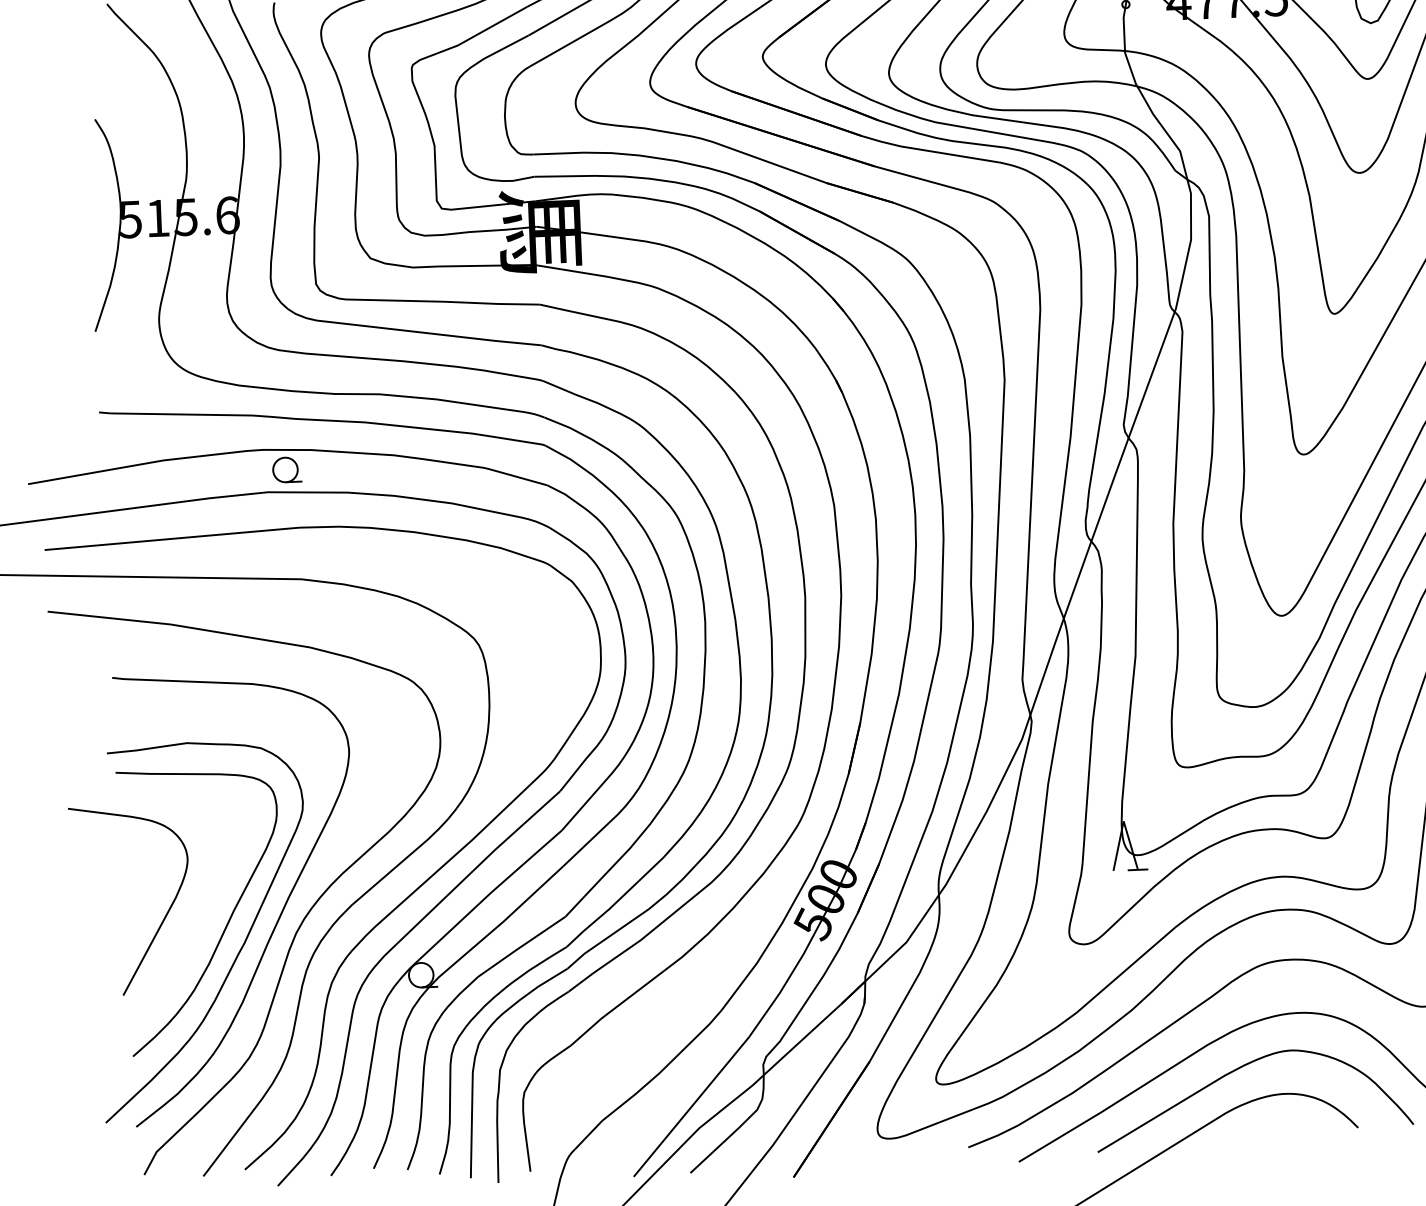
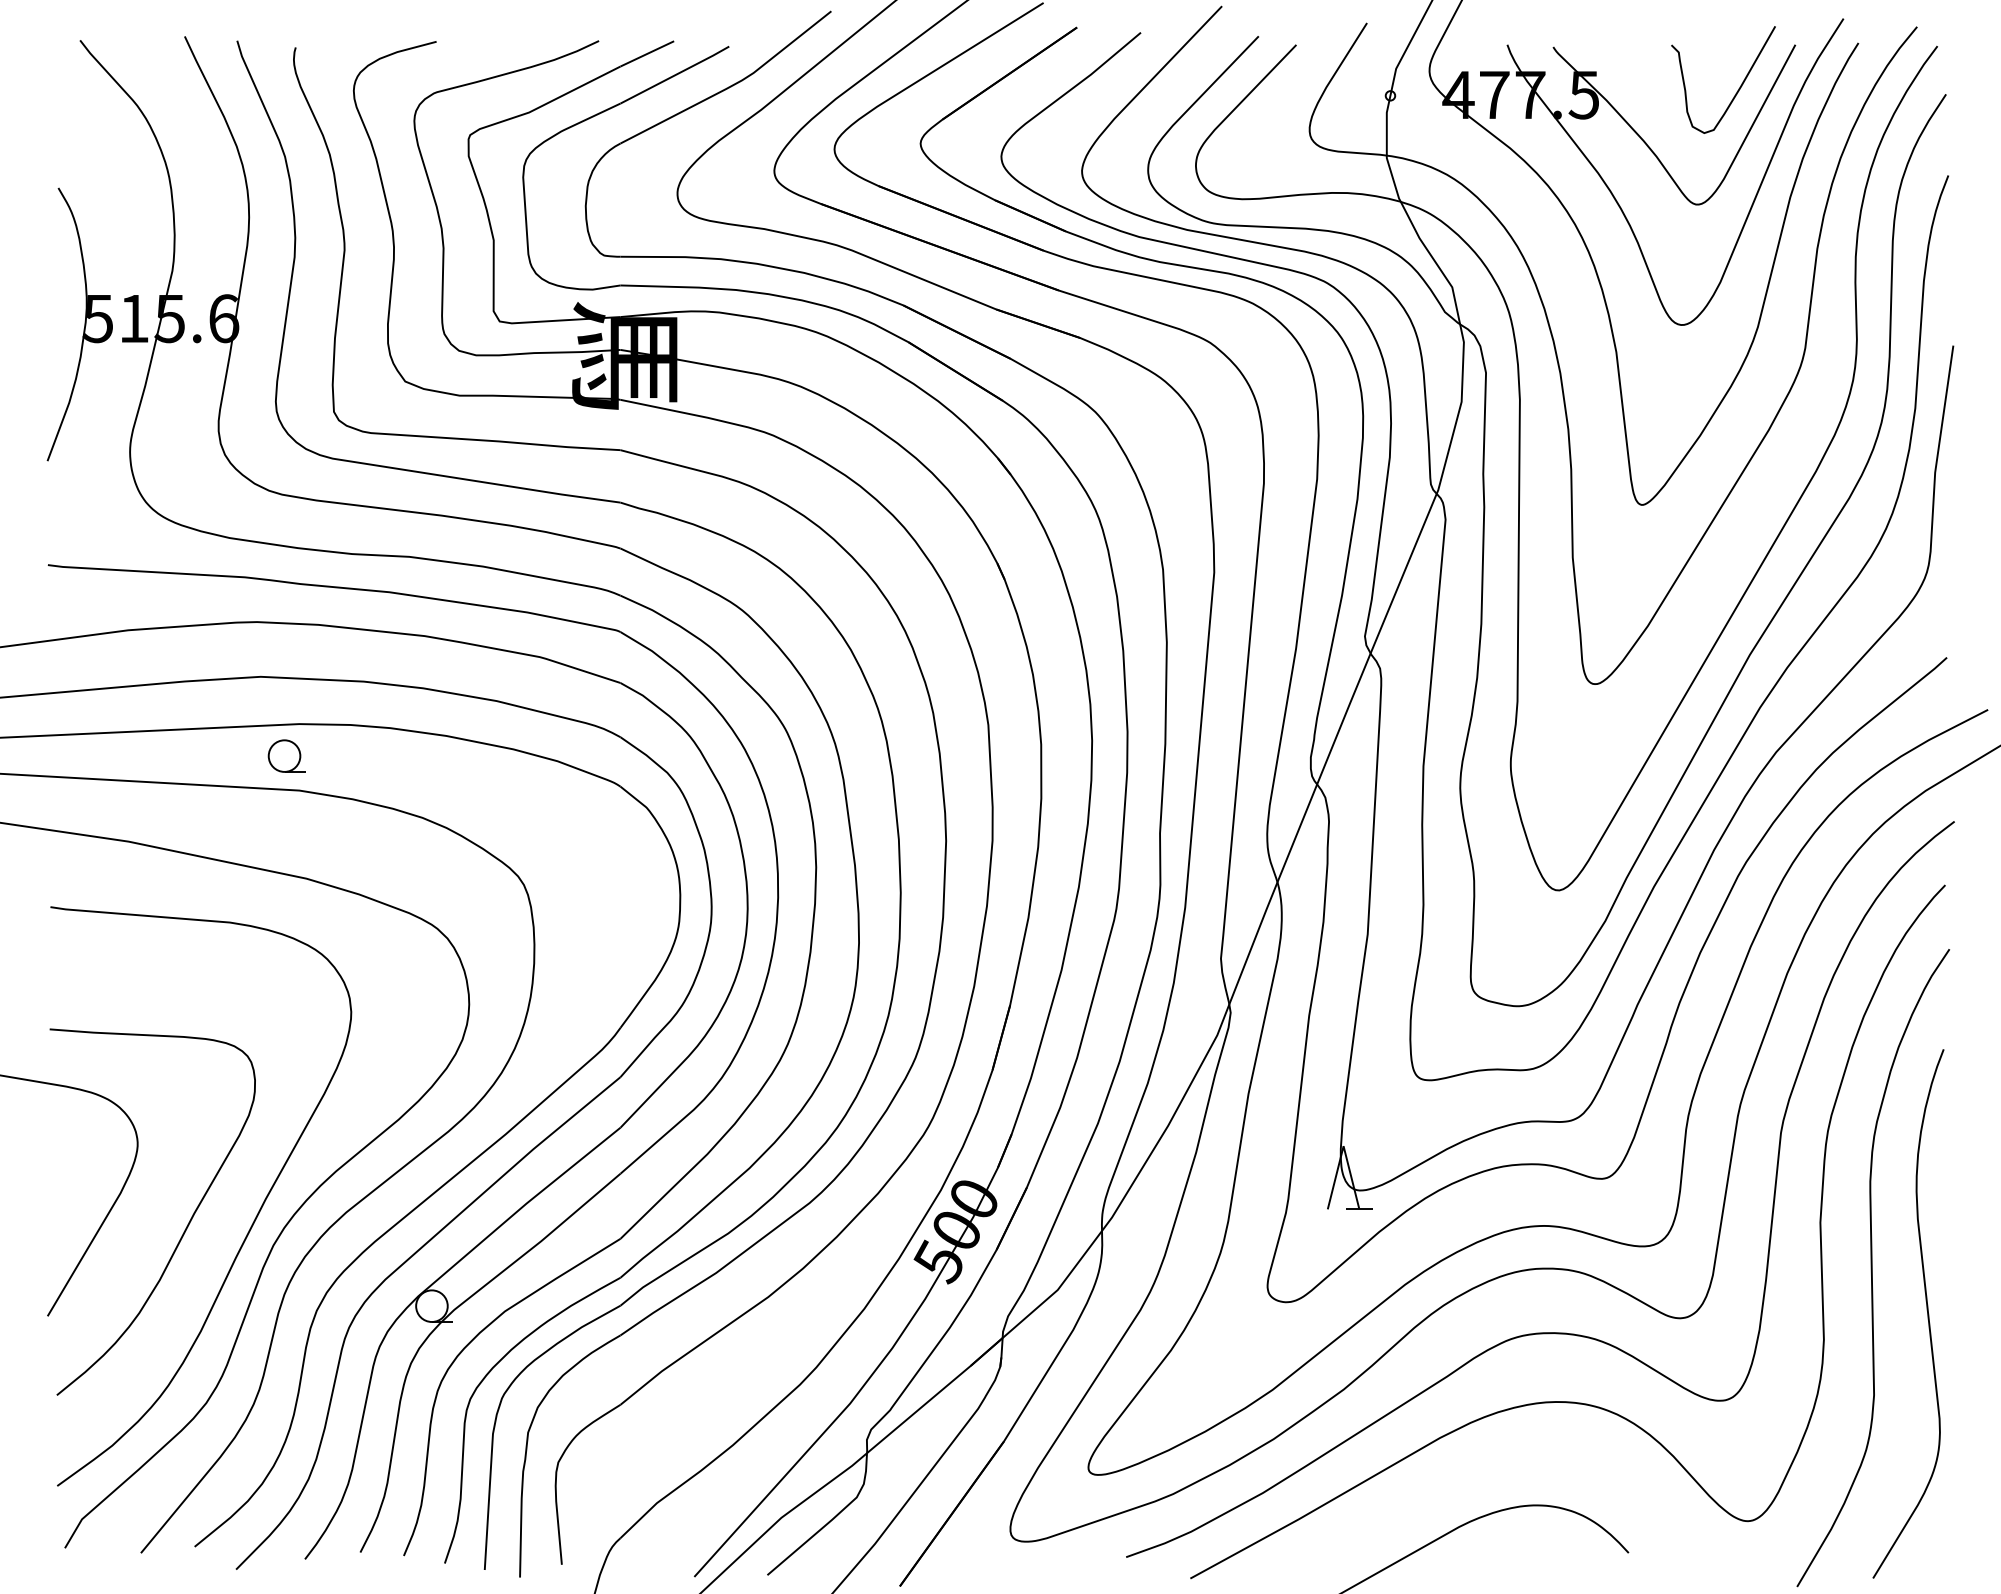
part: (286, 469) -> (286, 755), moved
curve: (239, 950) -> (199, 1264), removed
curve: (1238, 1069) -> (1477, 1471), removed

